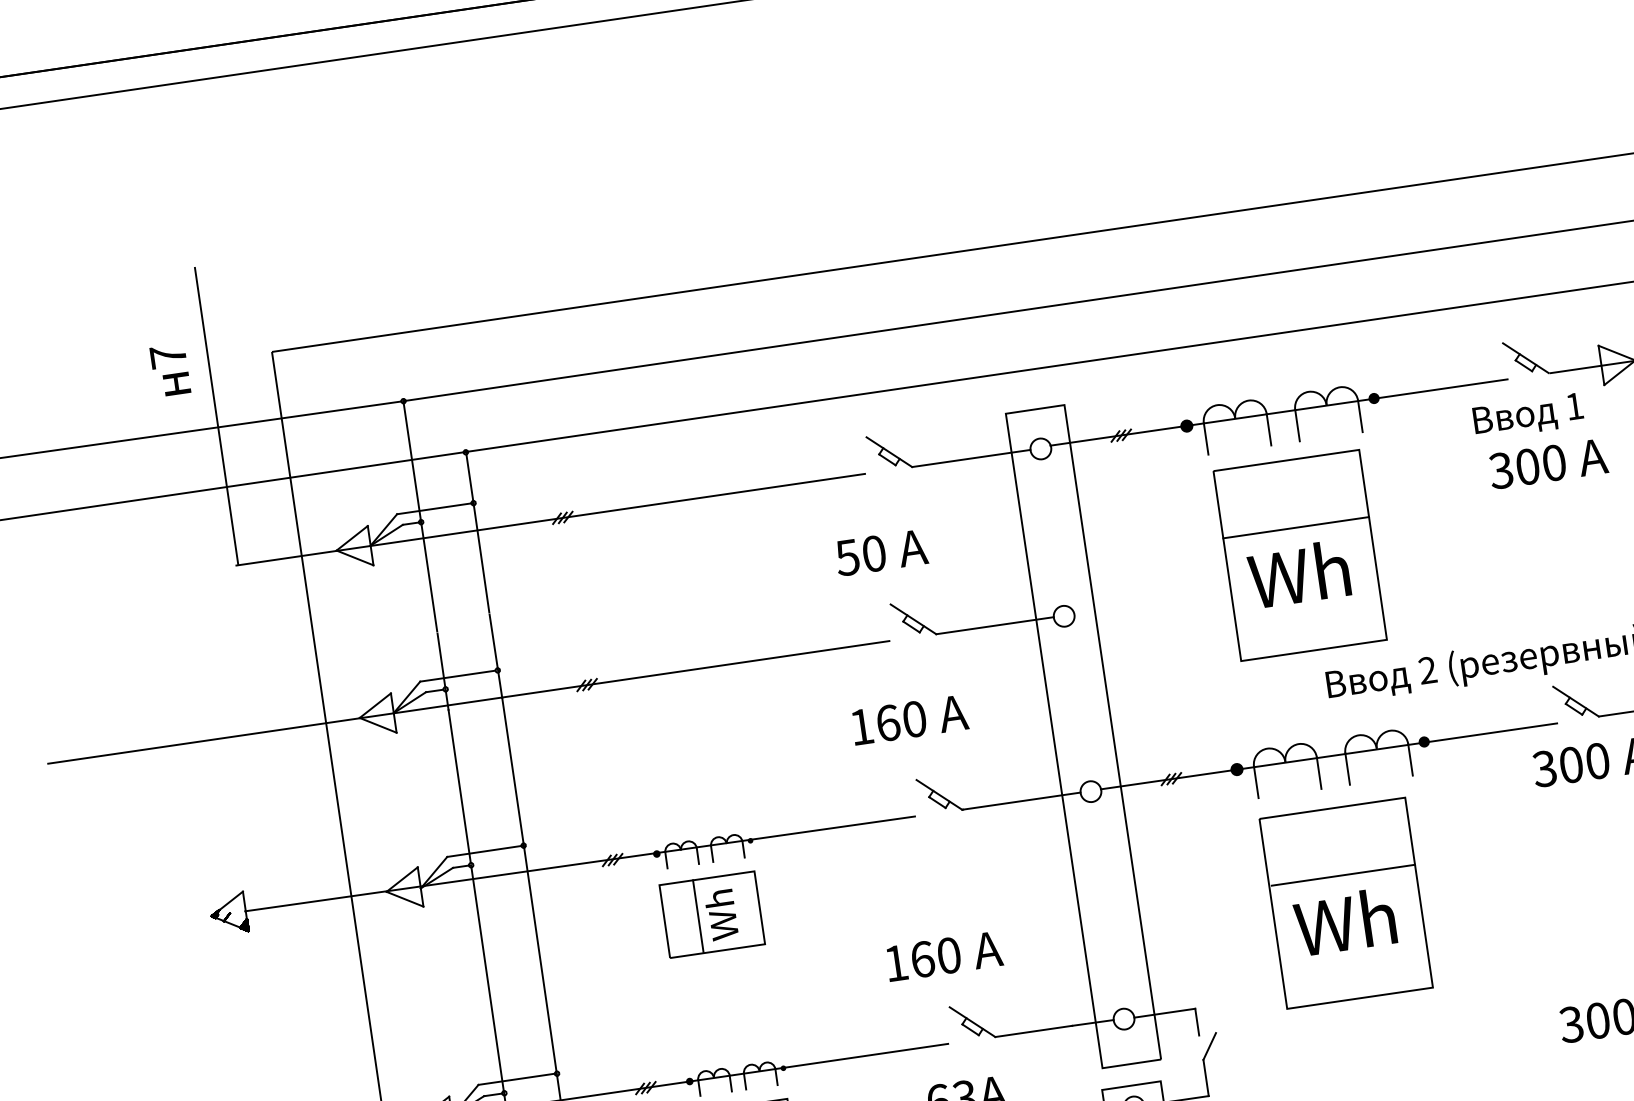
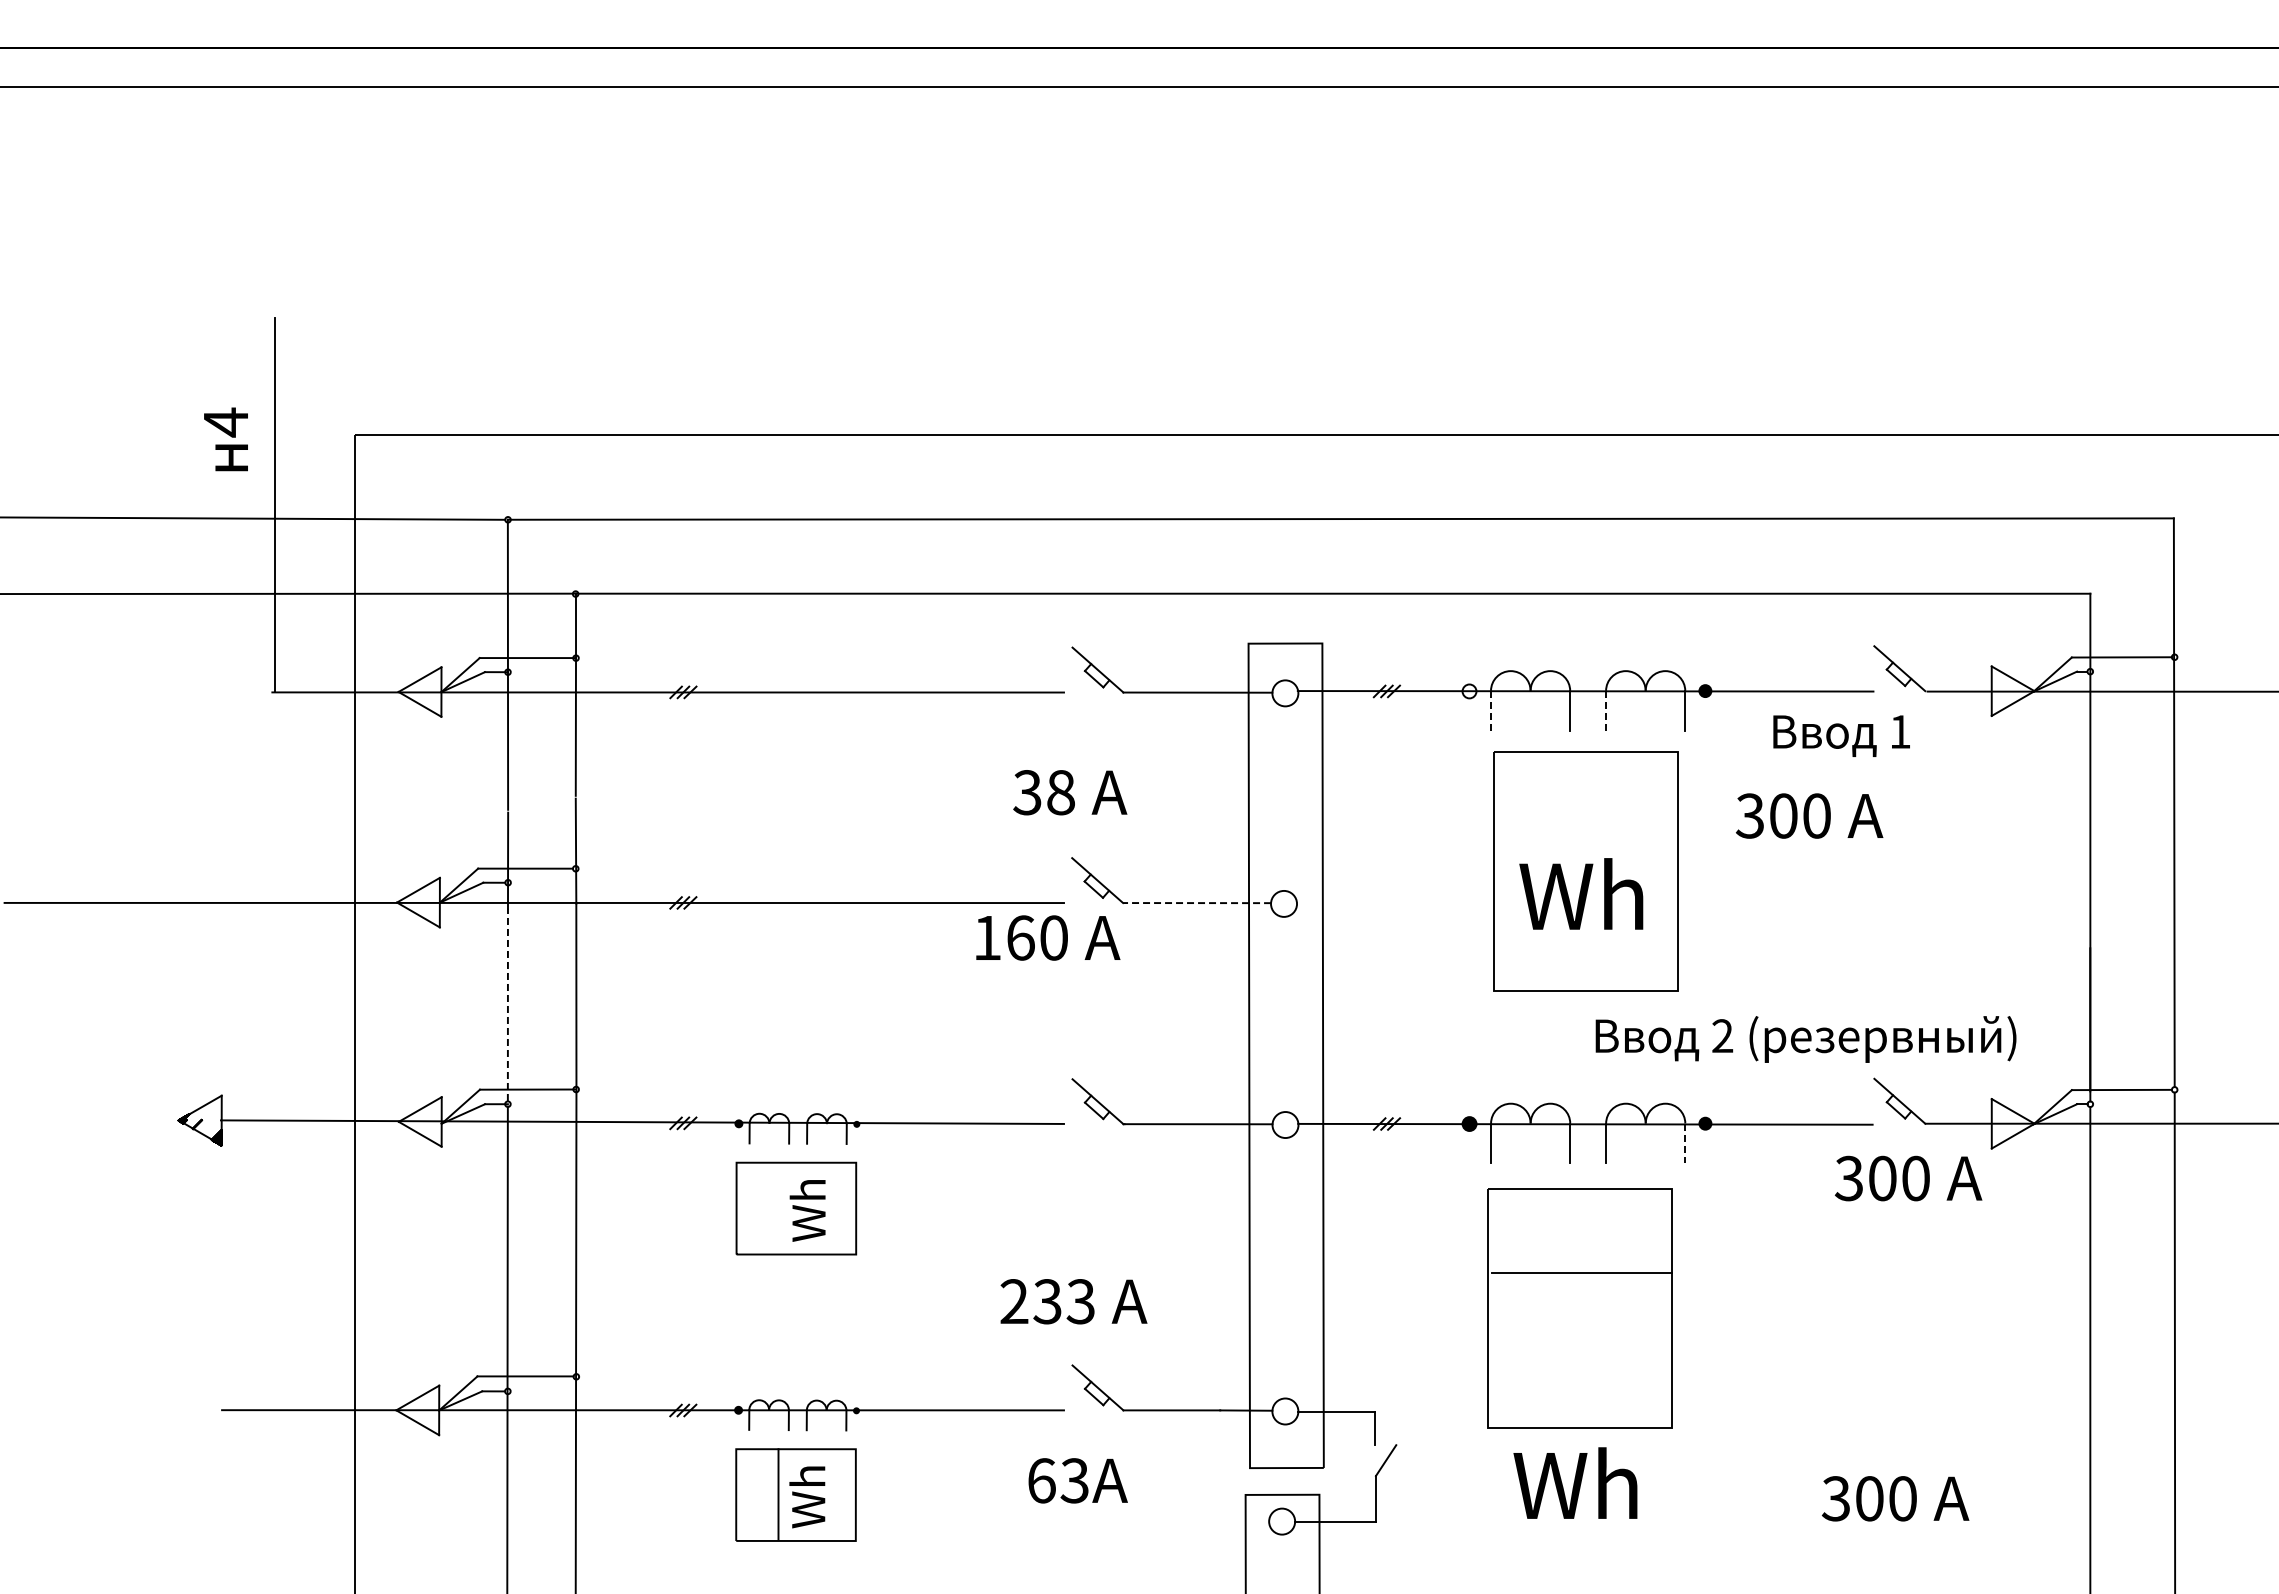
text: (167, 356) -> (225, 422), 7 -> 4
text: (1528, 416) -> (1841, 735), moved
line: (1297, 425) -> (1606, 710), solid -> dashed
fill: (1186, 426) -> (1469, 691), removed
line: (1206, 438) -> (1491, 710), solid -> dashed
text: (1548, 463) -> (1809, 815), moved
line: (1295, 527) -> (1585, 836), removed
text: (860, 555) -> (1043, 792), 50 -> 38
line: (995, 625) -> (1197, 903), solid -> dashed
text: (910, 719) -> (1048, 937), moved
line: (1410, 760) -> (1685, 1143), solid -> dashed
line: (459, 786) -> (507, 1004), solid -> dashed
line: (697, 915) -> (778, 1207), removed
text: (1345, 921) -> (1575, 1482), moved
text: (922, 959) -> (1047, 1301), 160 -> 233

